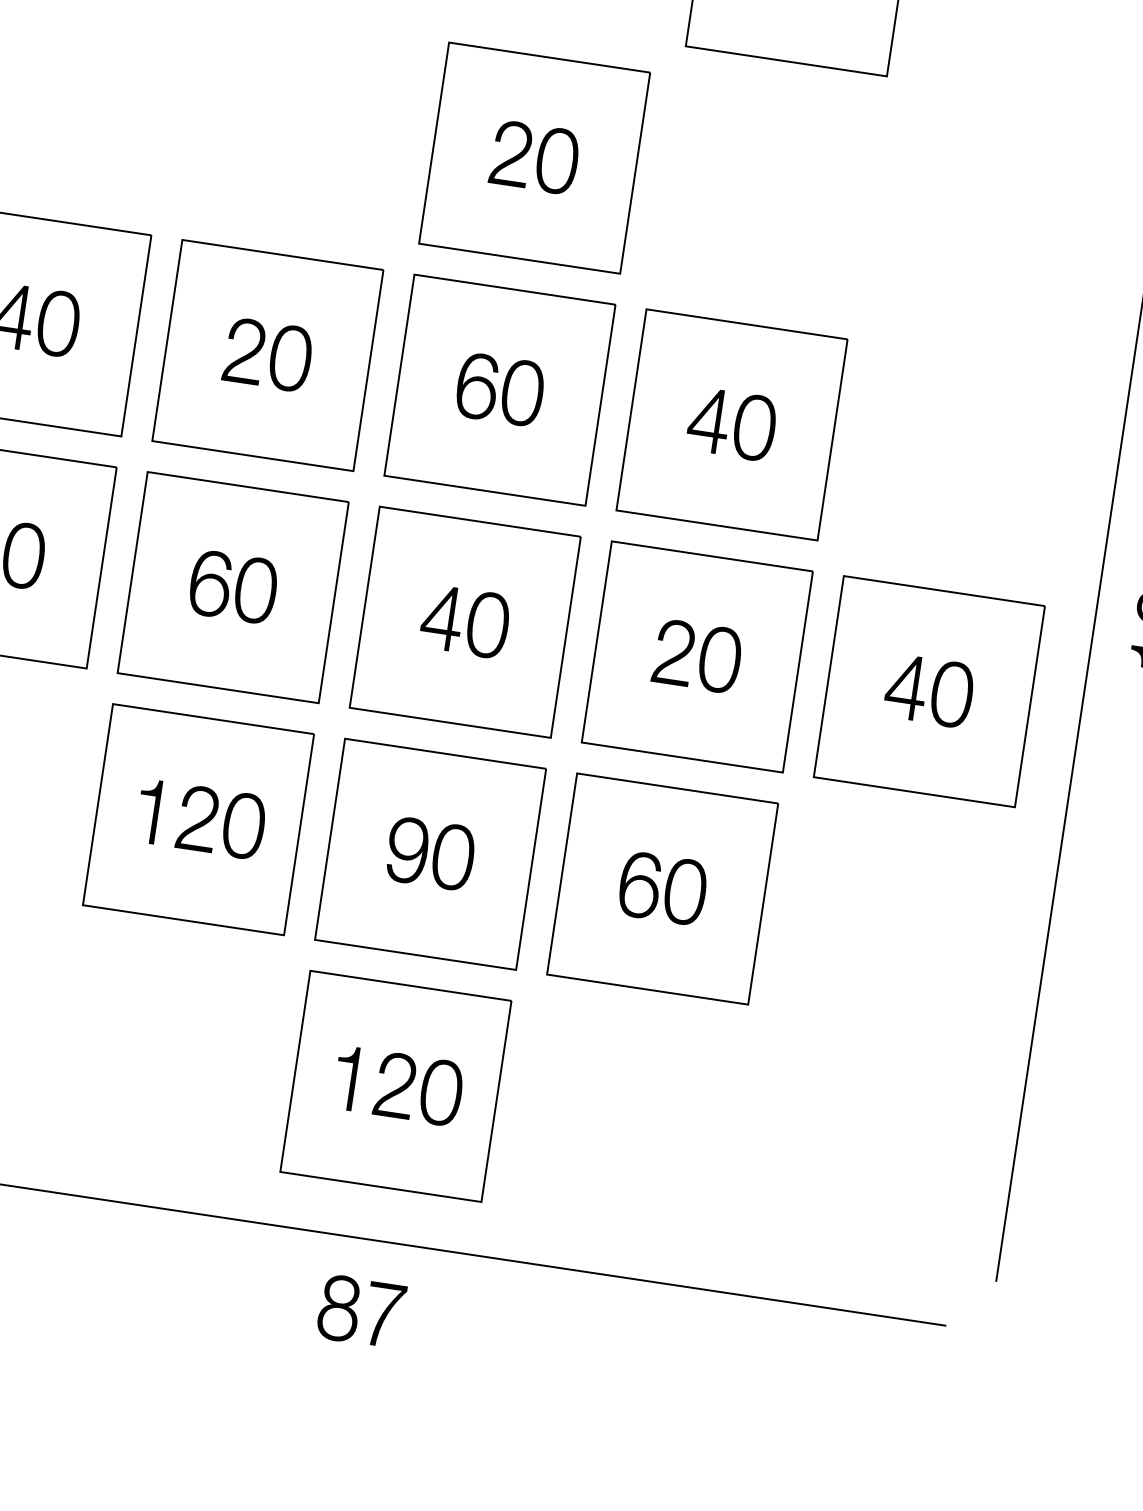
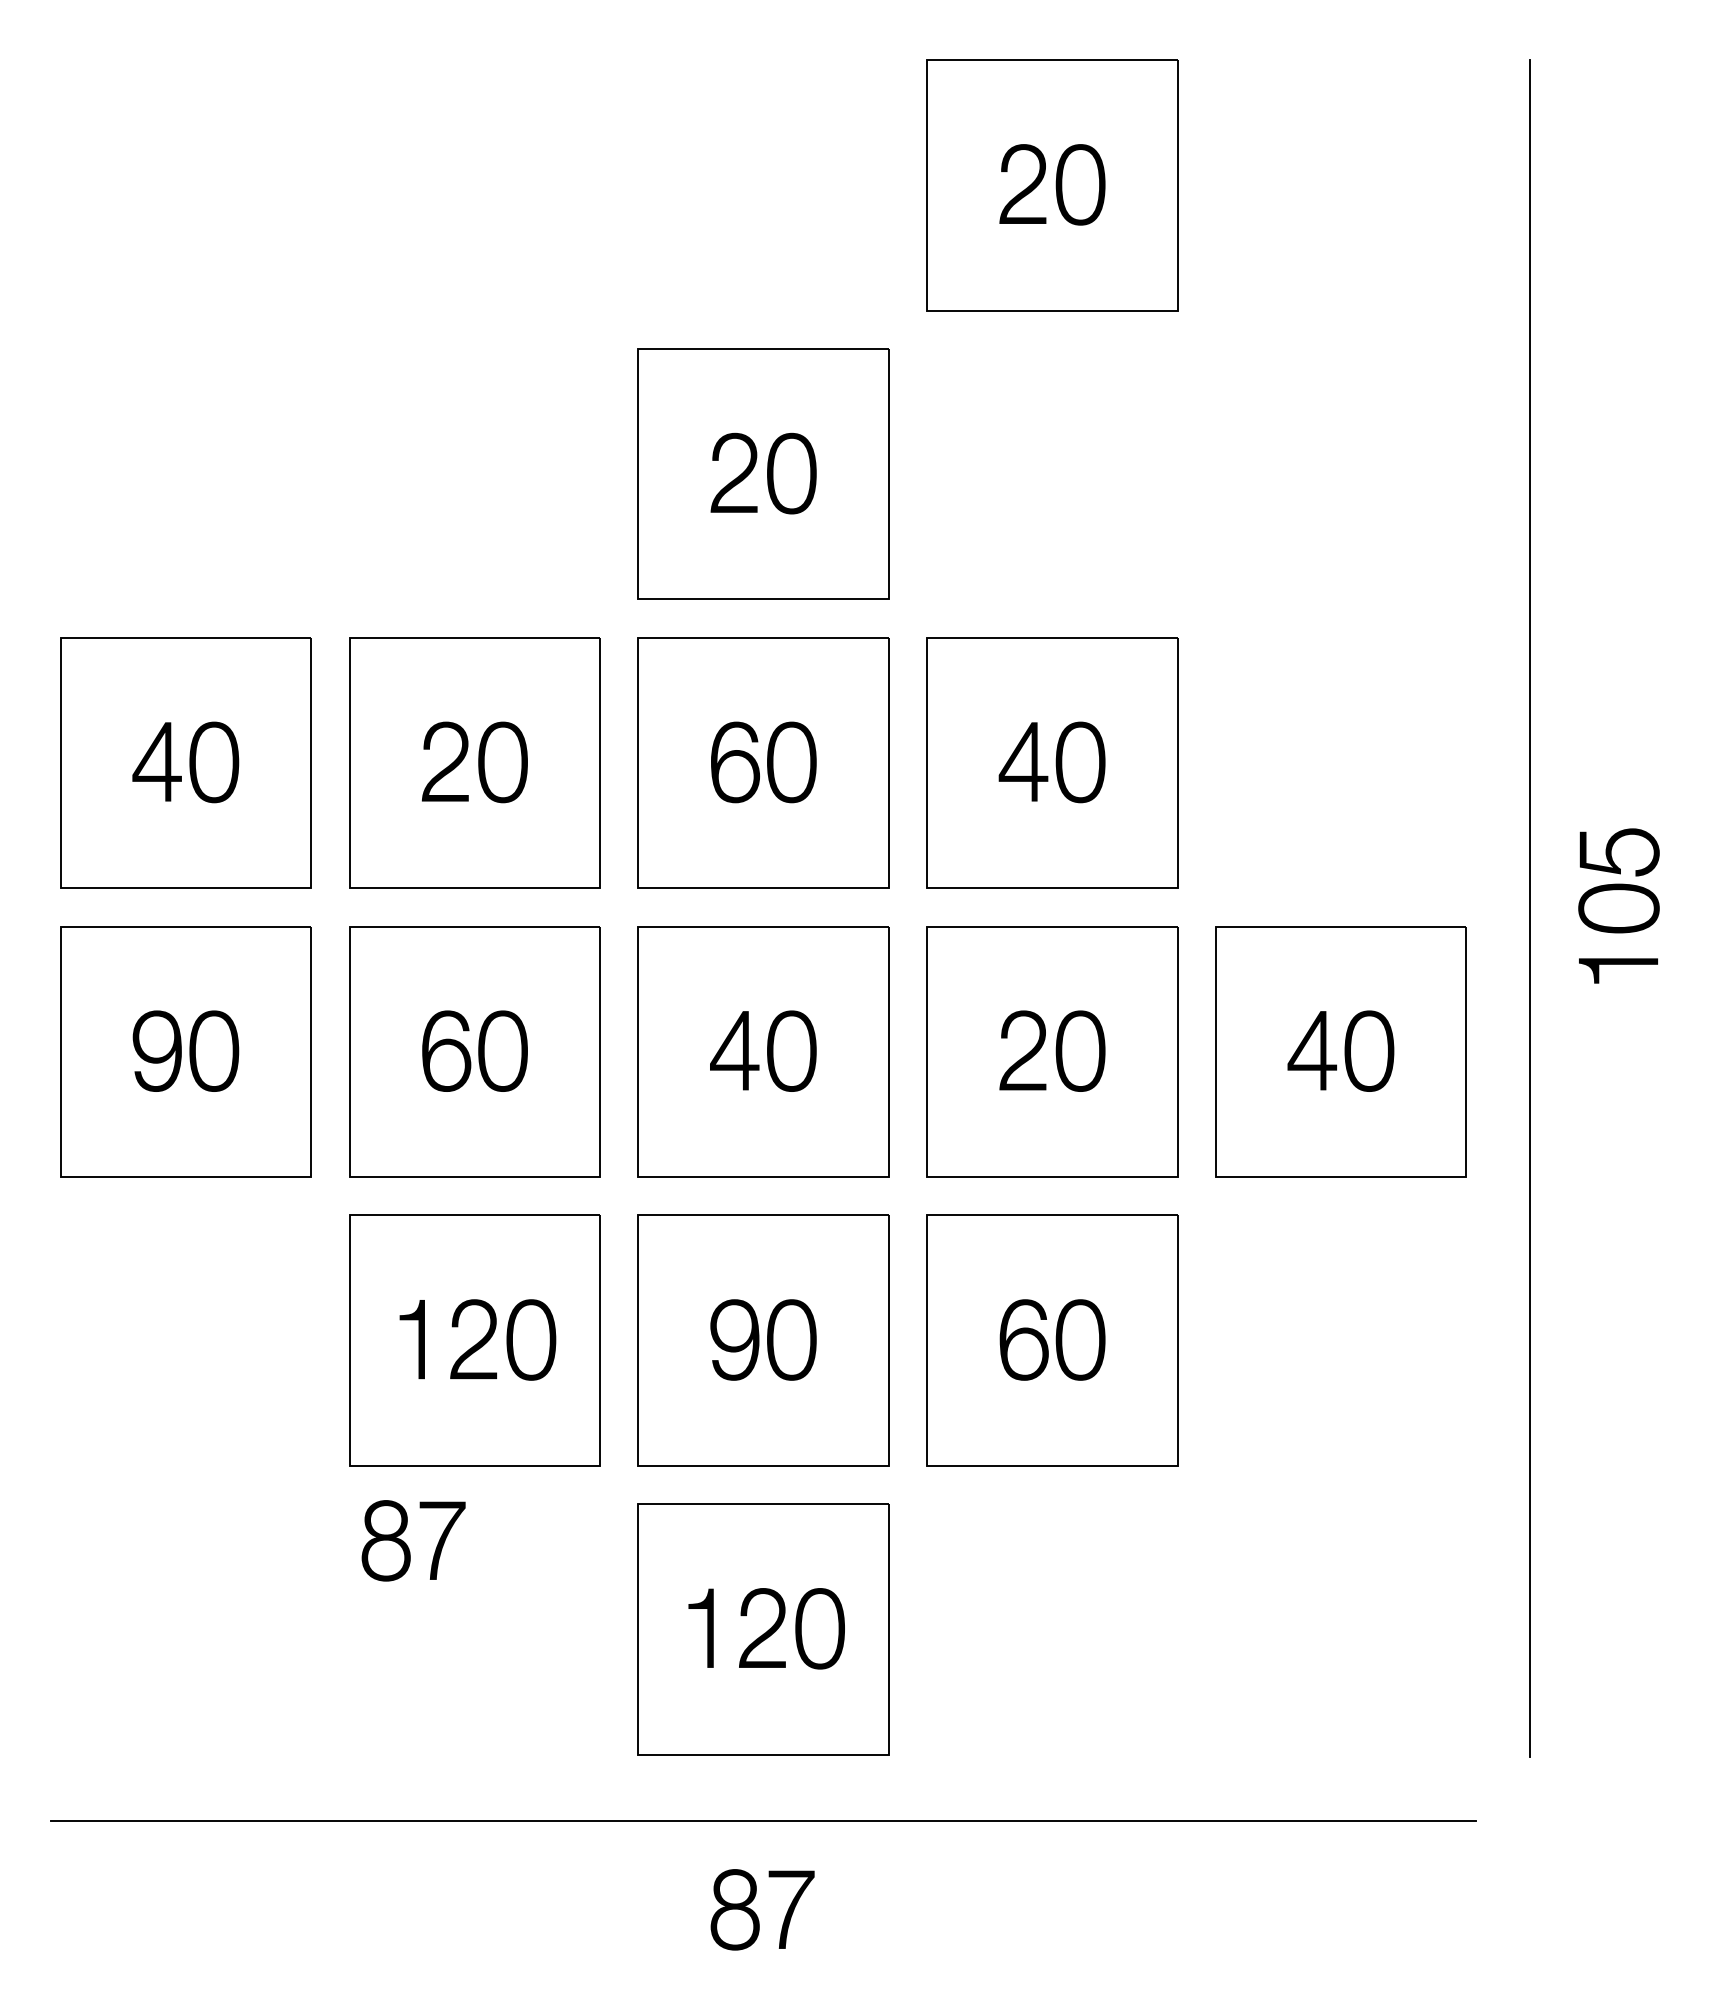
part: (119, 974) -> (406, 1543), added

